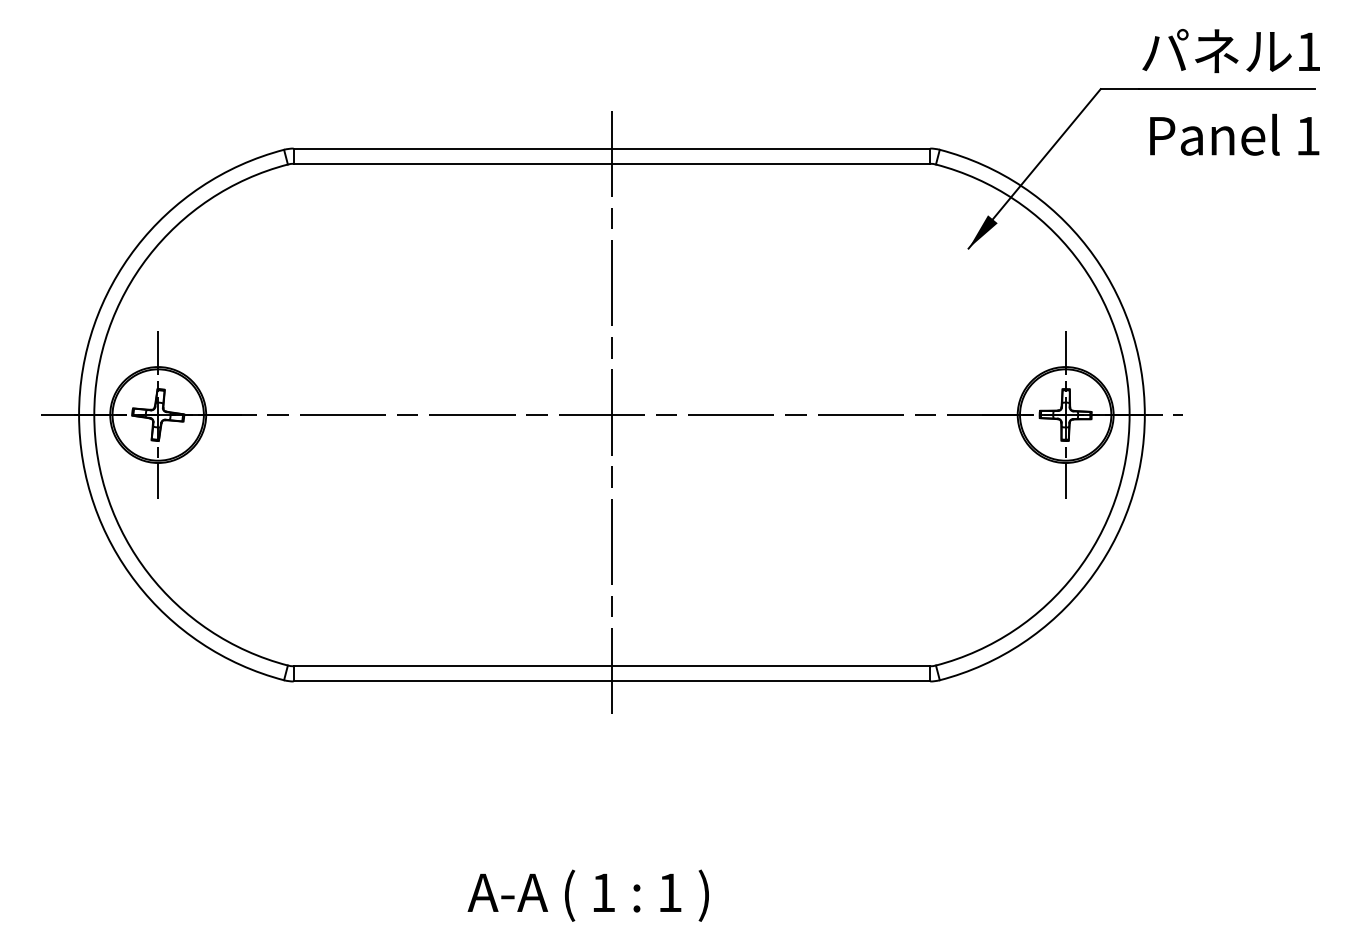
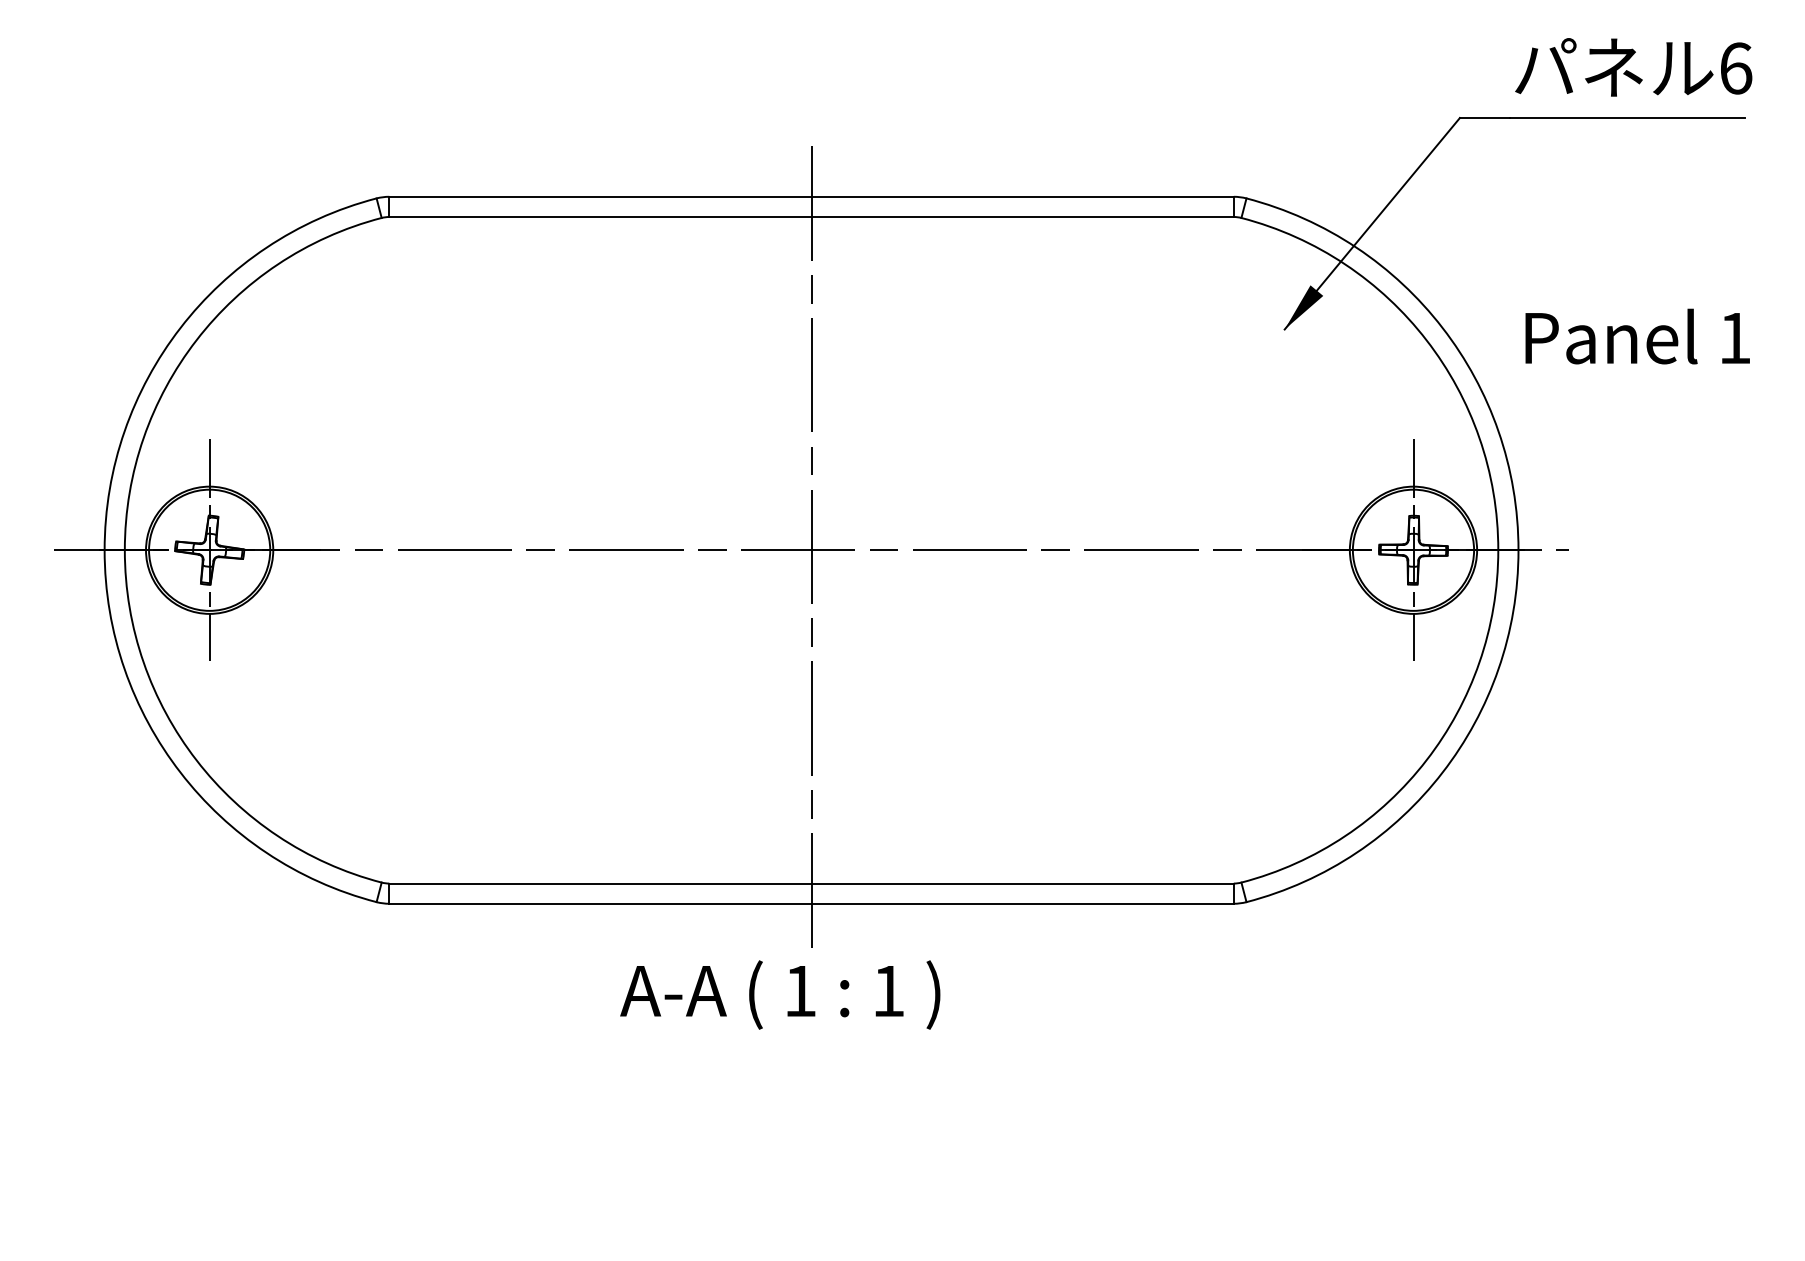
text: (1309, 51) -> (1736, 68), 1 -> 6
text: (1234, 134) -> (1637, 336), moved
text: (588, 895) -> (780, 994), moved

